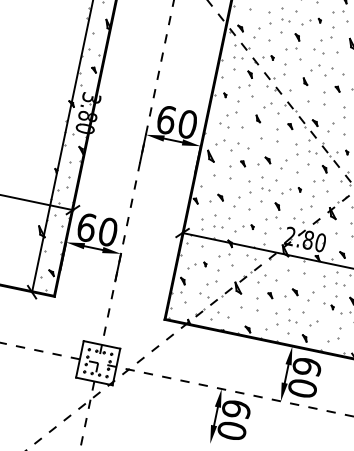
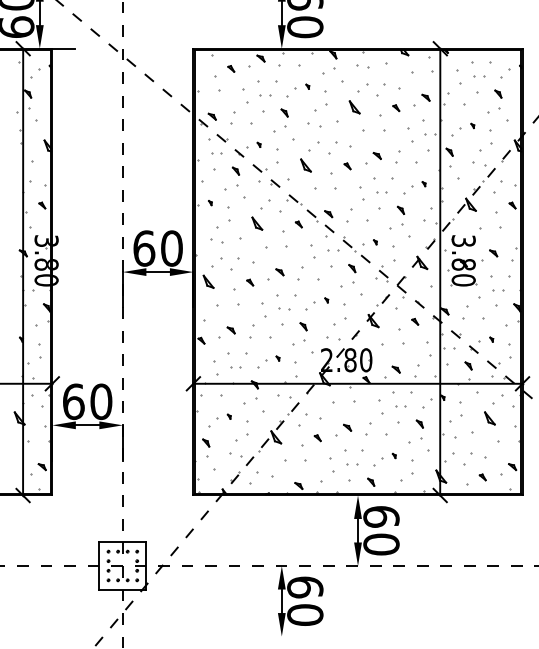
part: (305, 81) -> (305, 165), size x1.67
part: (258, 118) -> (257, 223), size x1.67
part: (331, 306) -> (393, 455), moved

